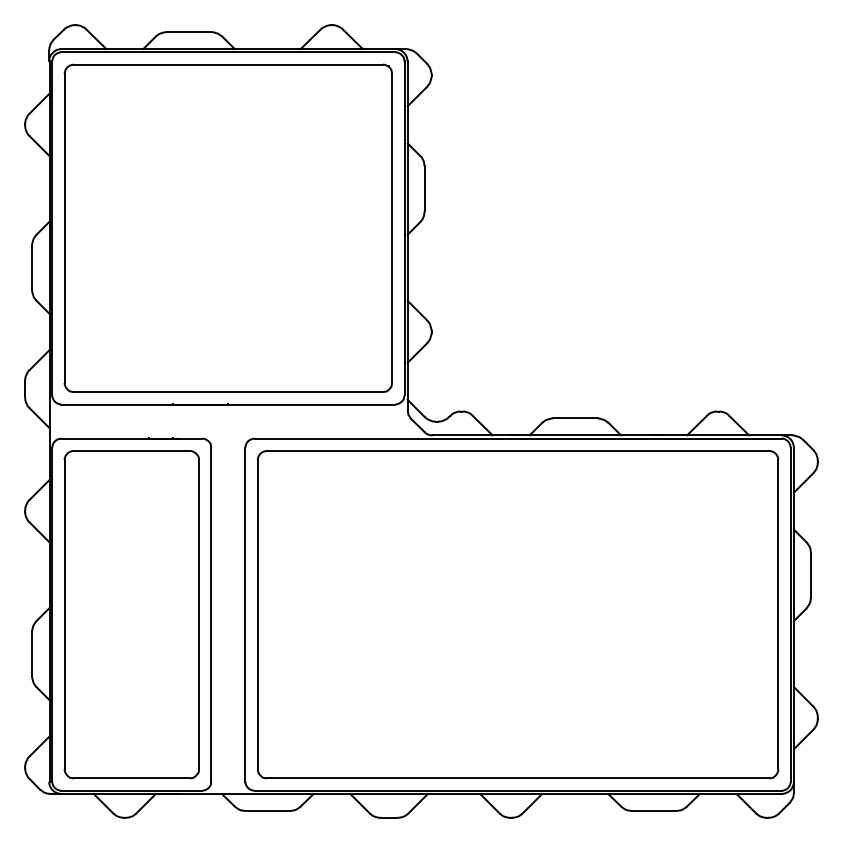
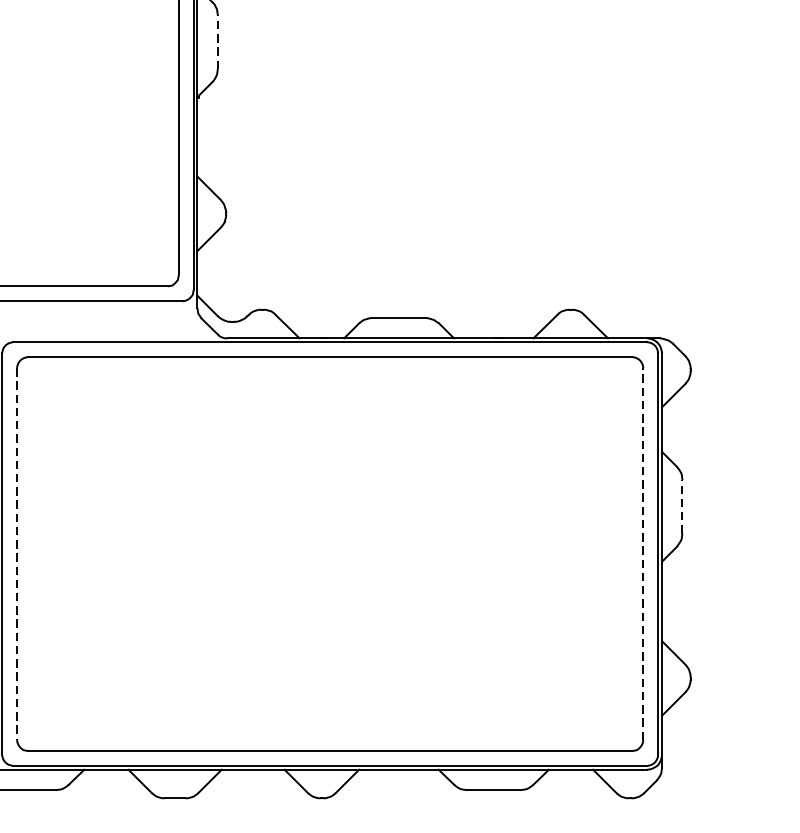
line: (424, 188) -> (217, 41), solid -> dashed
line: (810, 574) -> (681, 505), solid -> dashed
line: (257, 614) -> (16, 553), solid -> dashed
line: (778, 614) -> (643, 553), solid -> dashed

